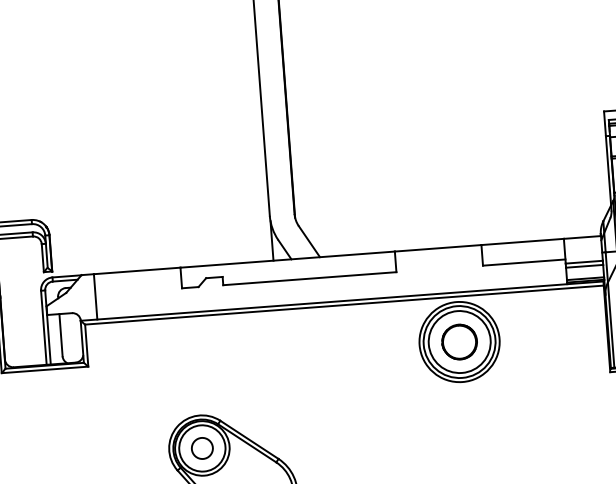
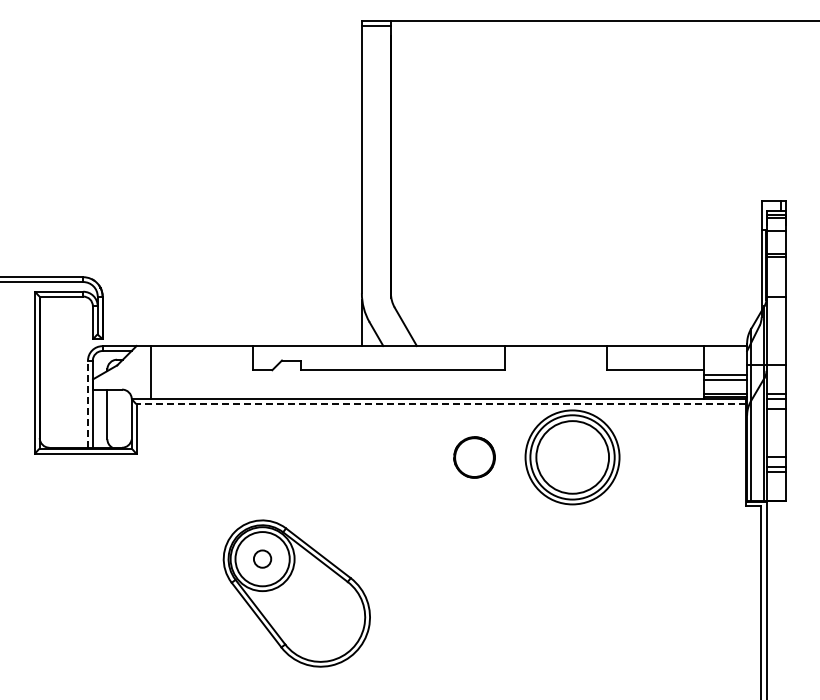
line: (344, 305) -> (441, 404), solid -> dashed
line: (44, 327) -> (88, 404), solid -> dashed
circle: (459, 342) -> (474, 457), moved
circle: (202, 447) -> (262, 558), size x0.7

